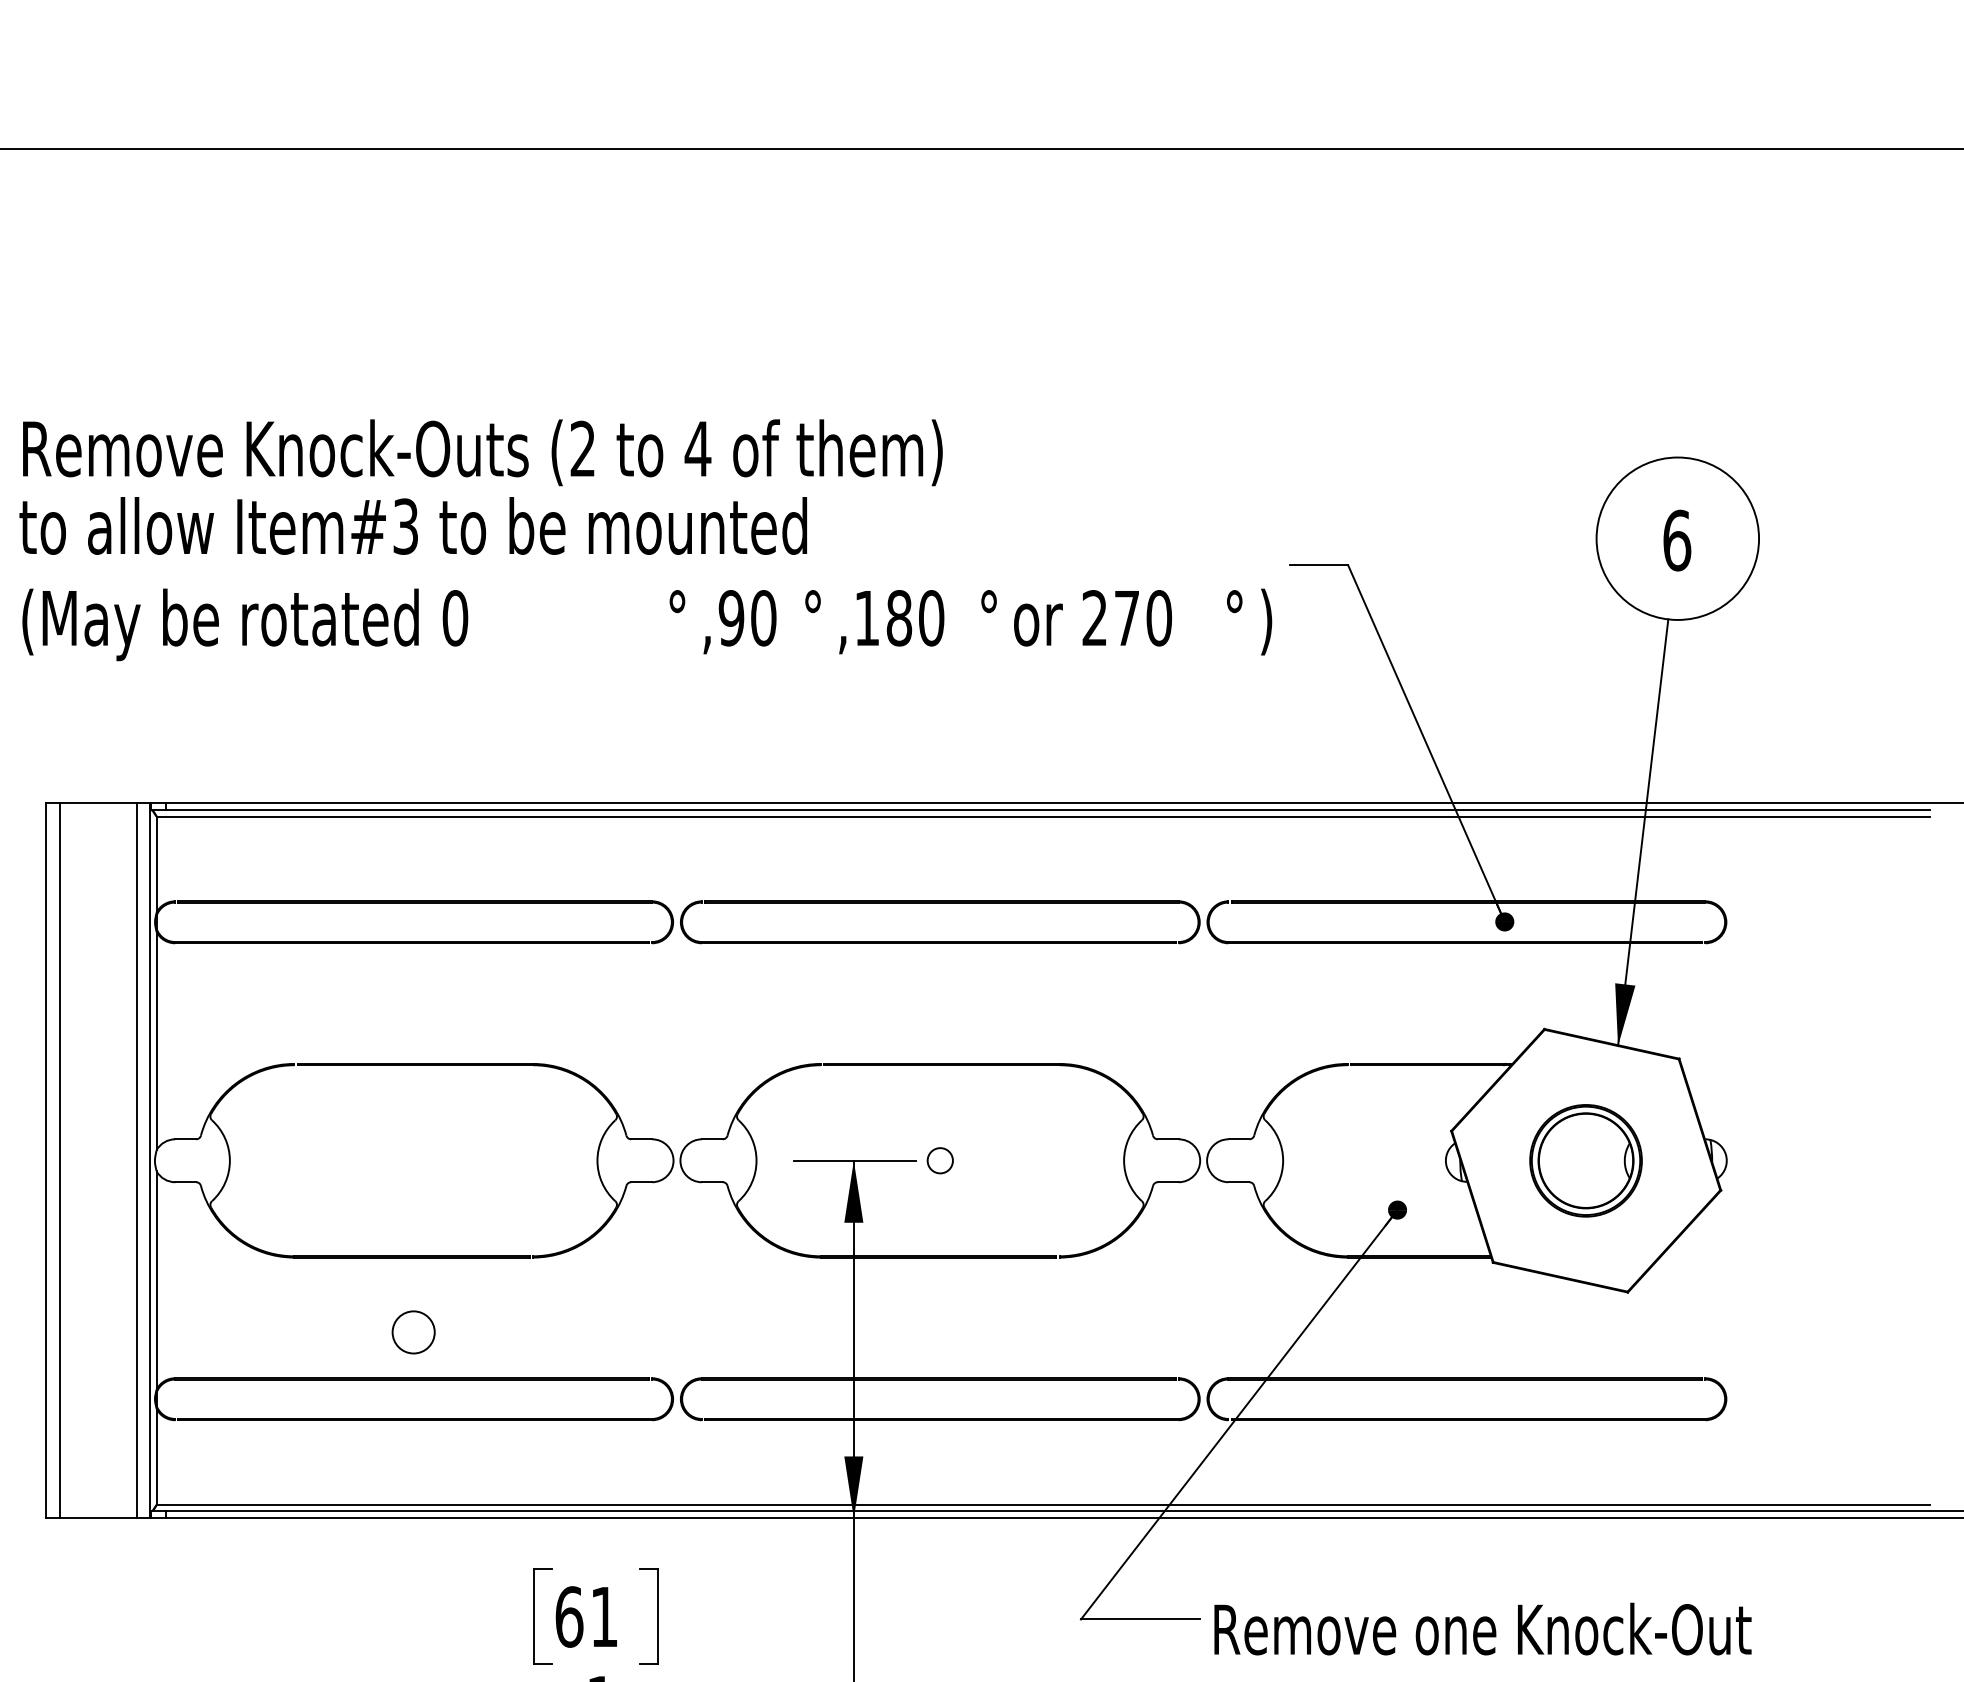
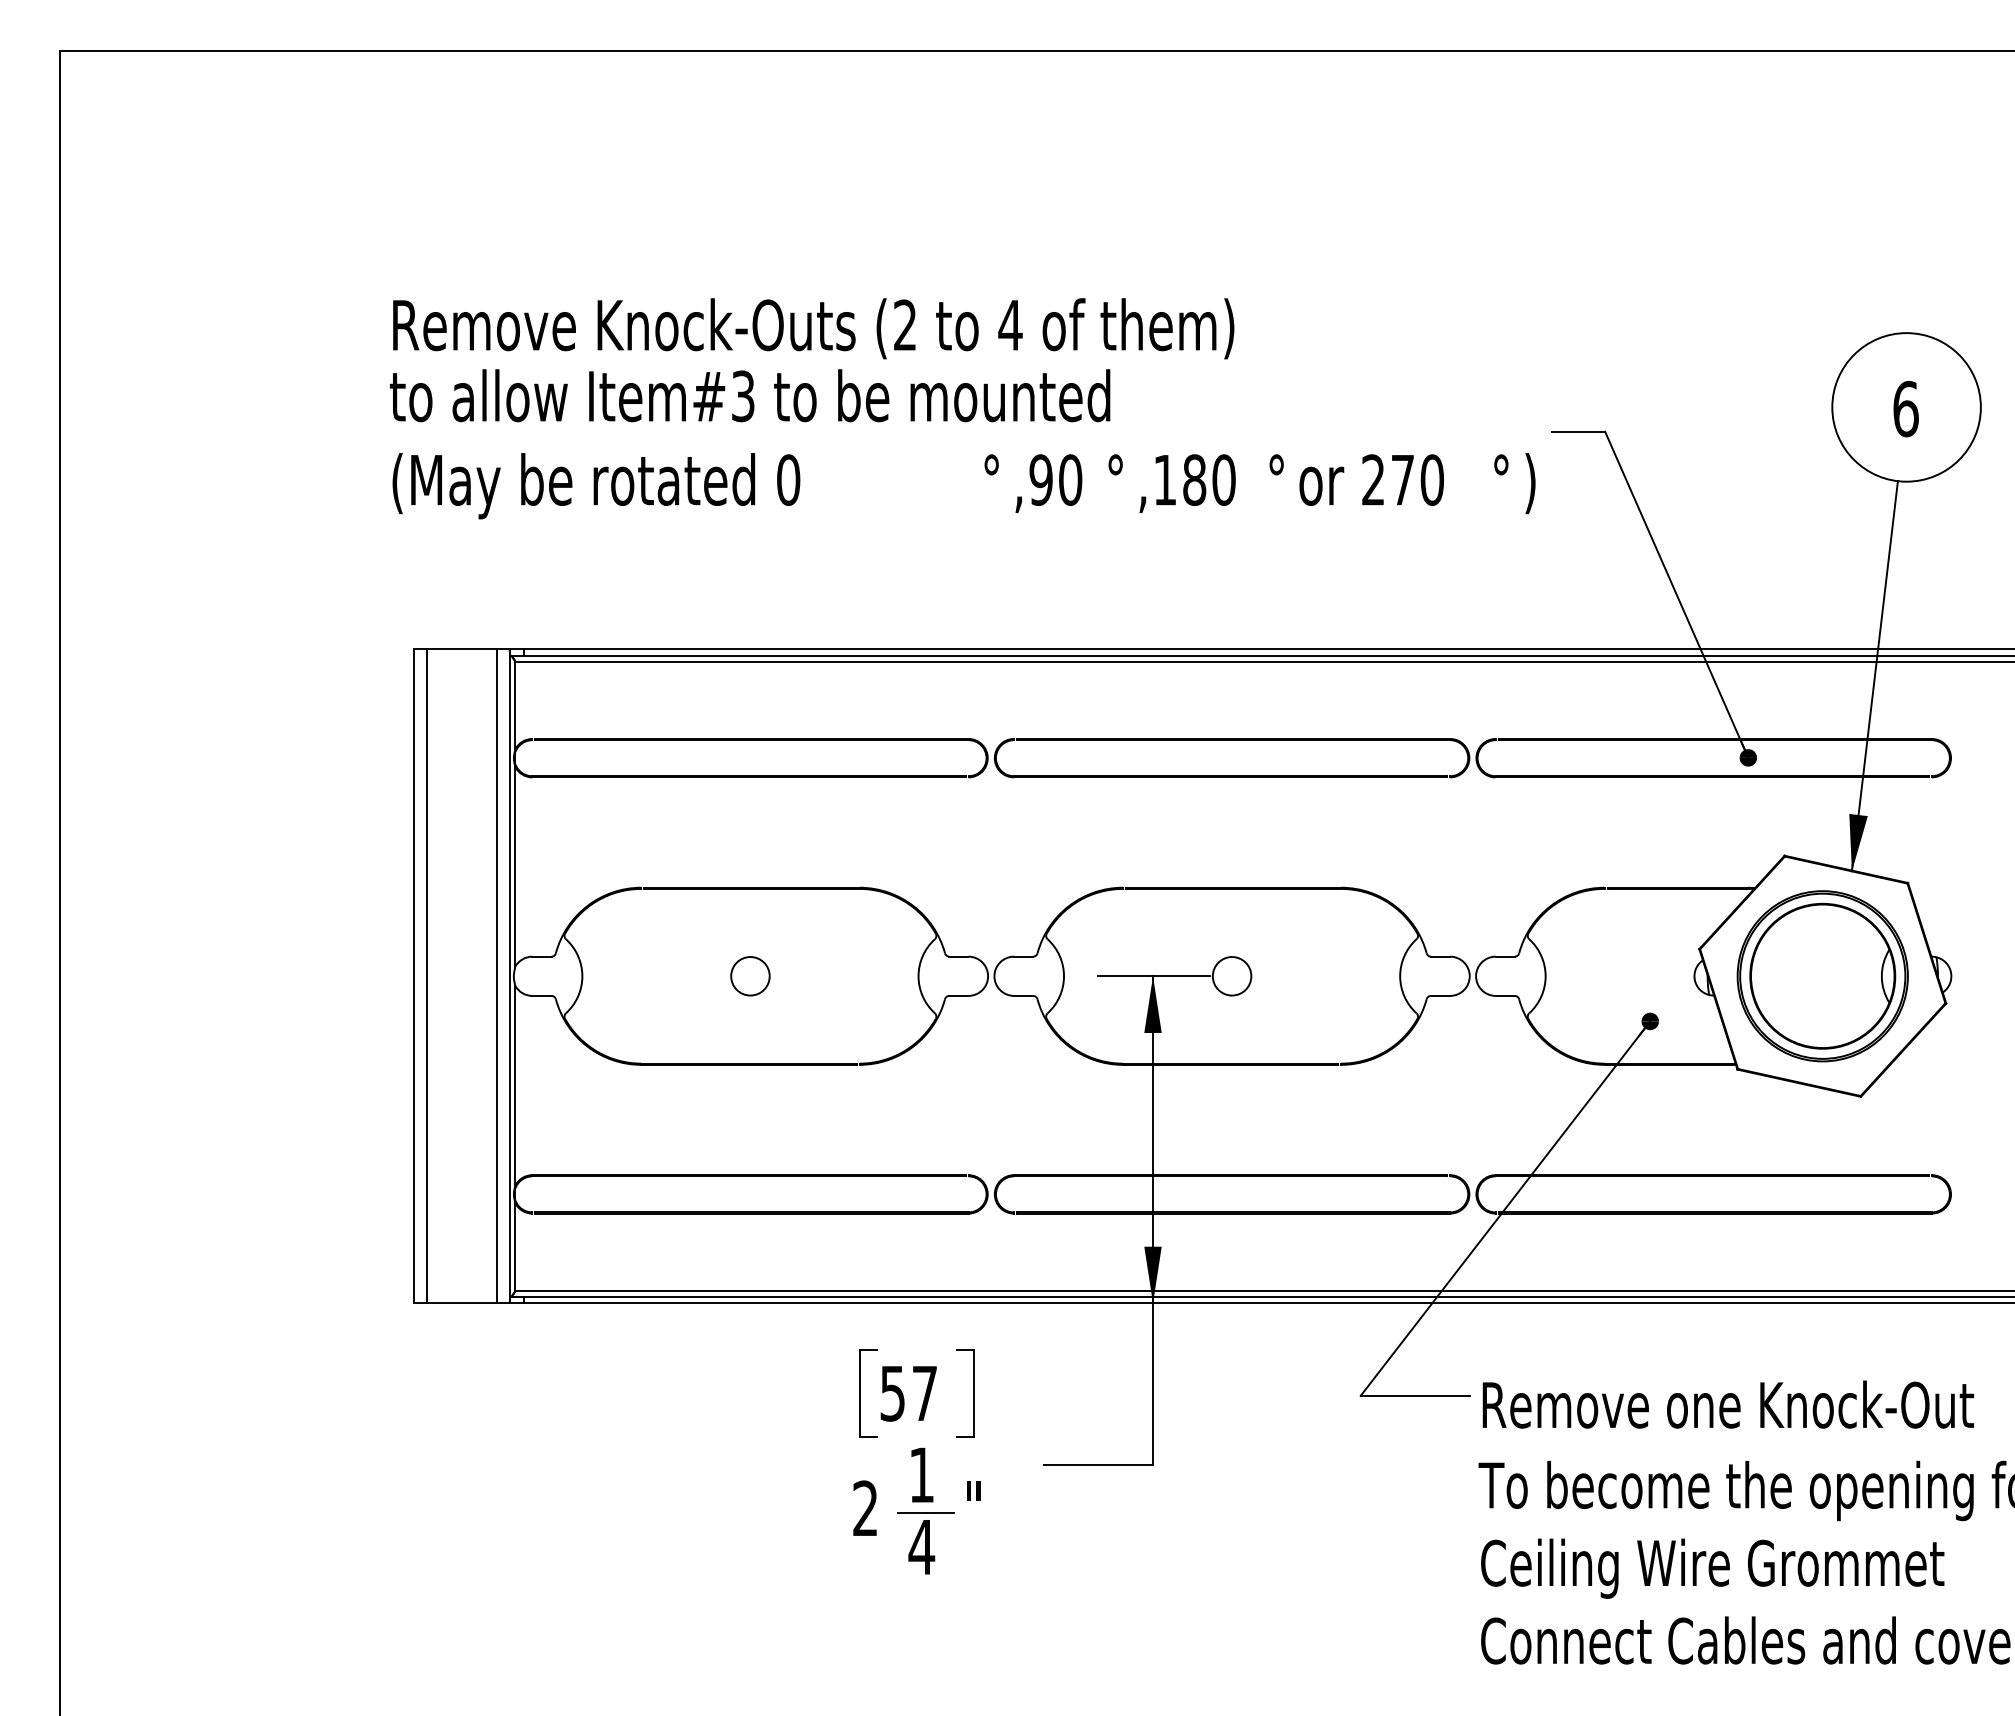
circle: (939, 1160) -> (1231, 976), size x1.67
part: (1585, 1160) -> (1822, 976), size x1.67
circle: (413, 1332) -> (750, 976), moved
text: (586, 1616) -> (908, 1393), 61 -> 57

